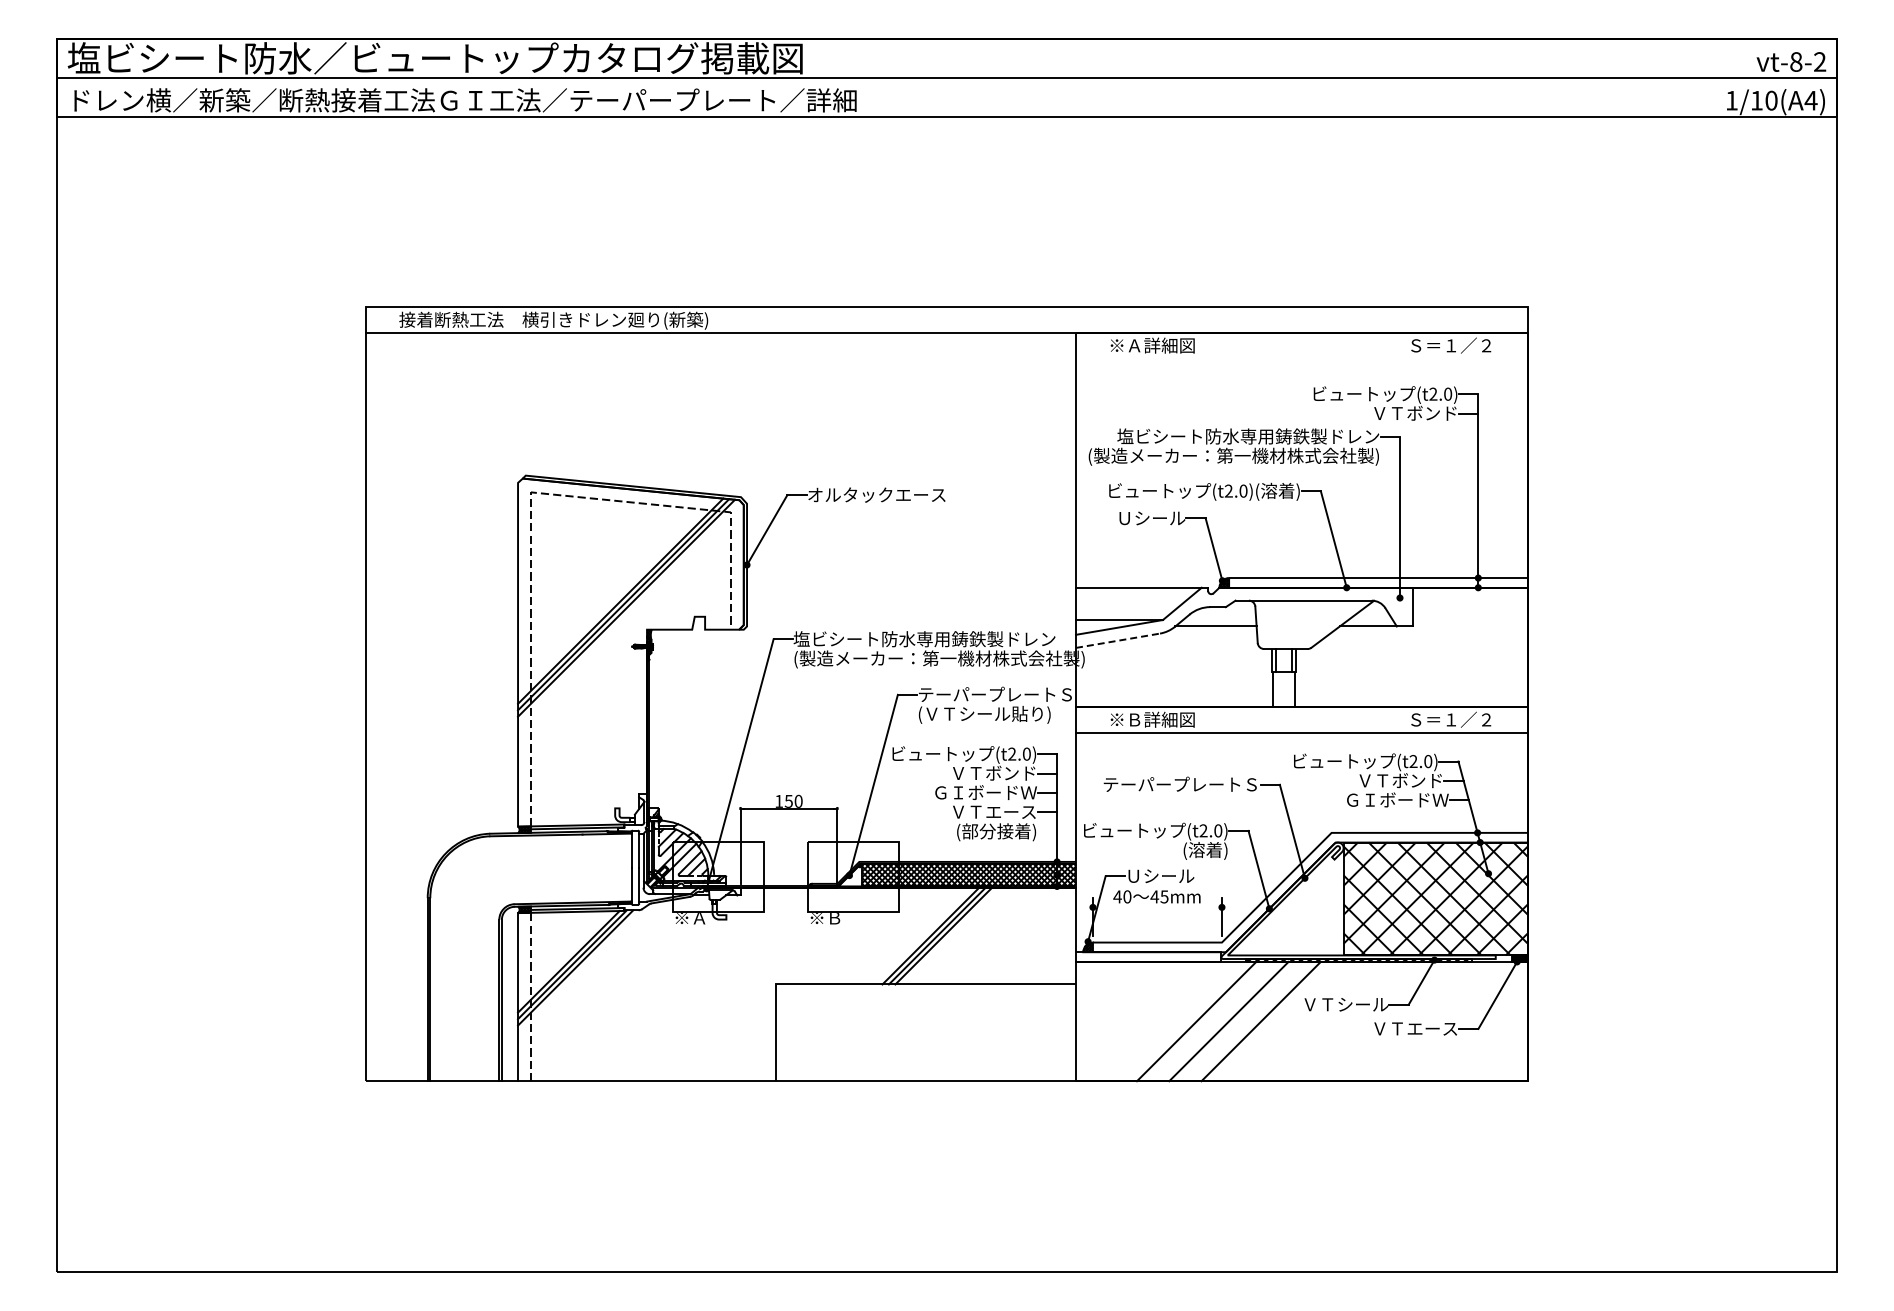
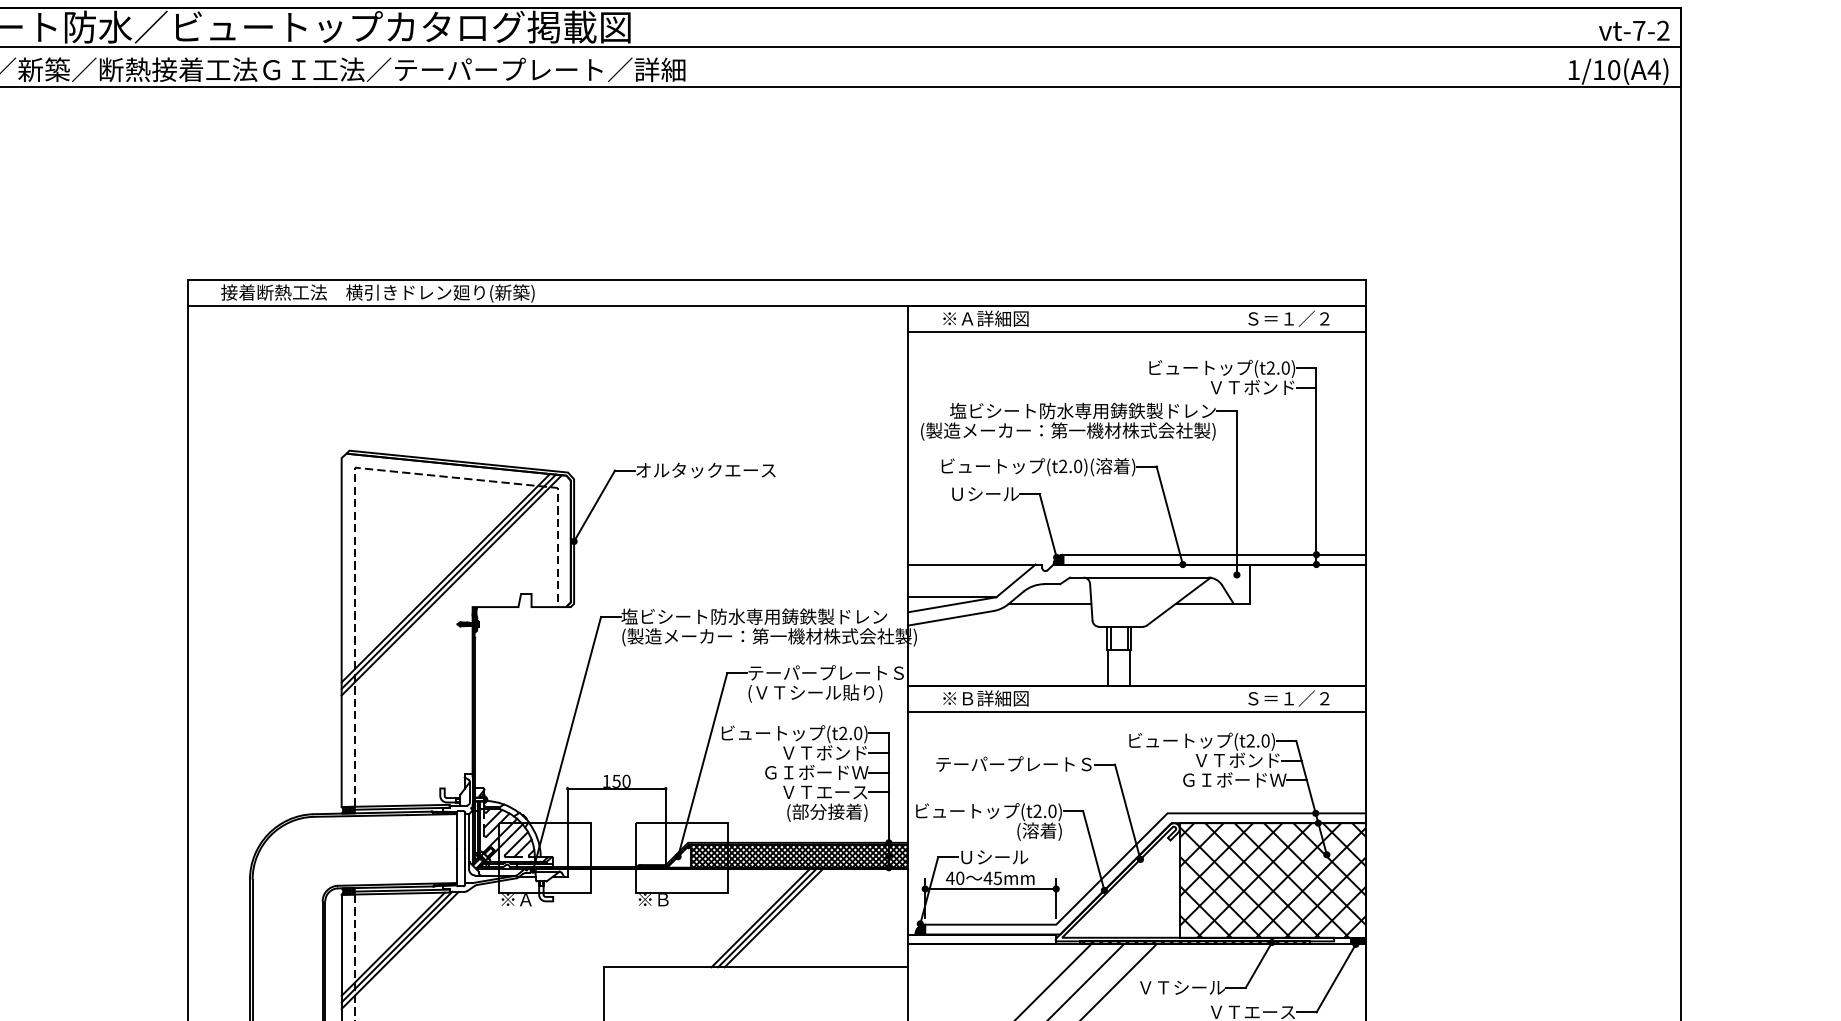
text: (1796, 61) -> (1639, 30), vt-8-2 -> vt-7-2
line: (1301, 358) -> (1136, 331), added
line: (1118, 640) -> (951, 618), dashed -> solid
line: (1156, 907) -> (989, 889), added

